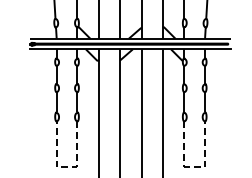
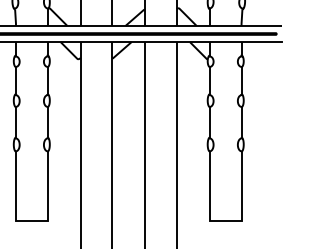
line: (66, 167) -> (30, 221), dashed -> solid
line: (195, 167) -> (226, 221), dashed -> solid

